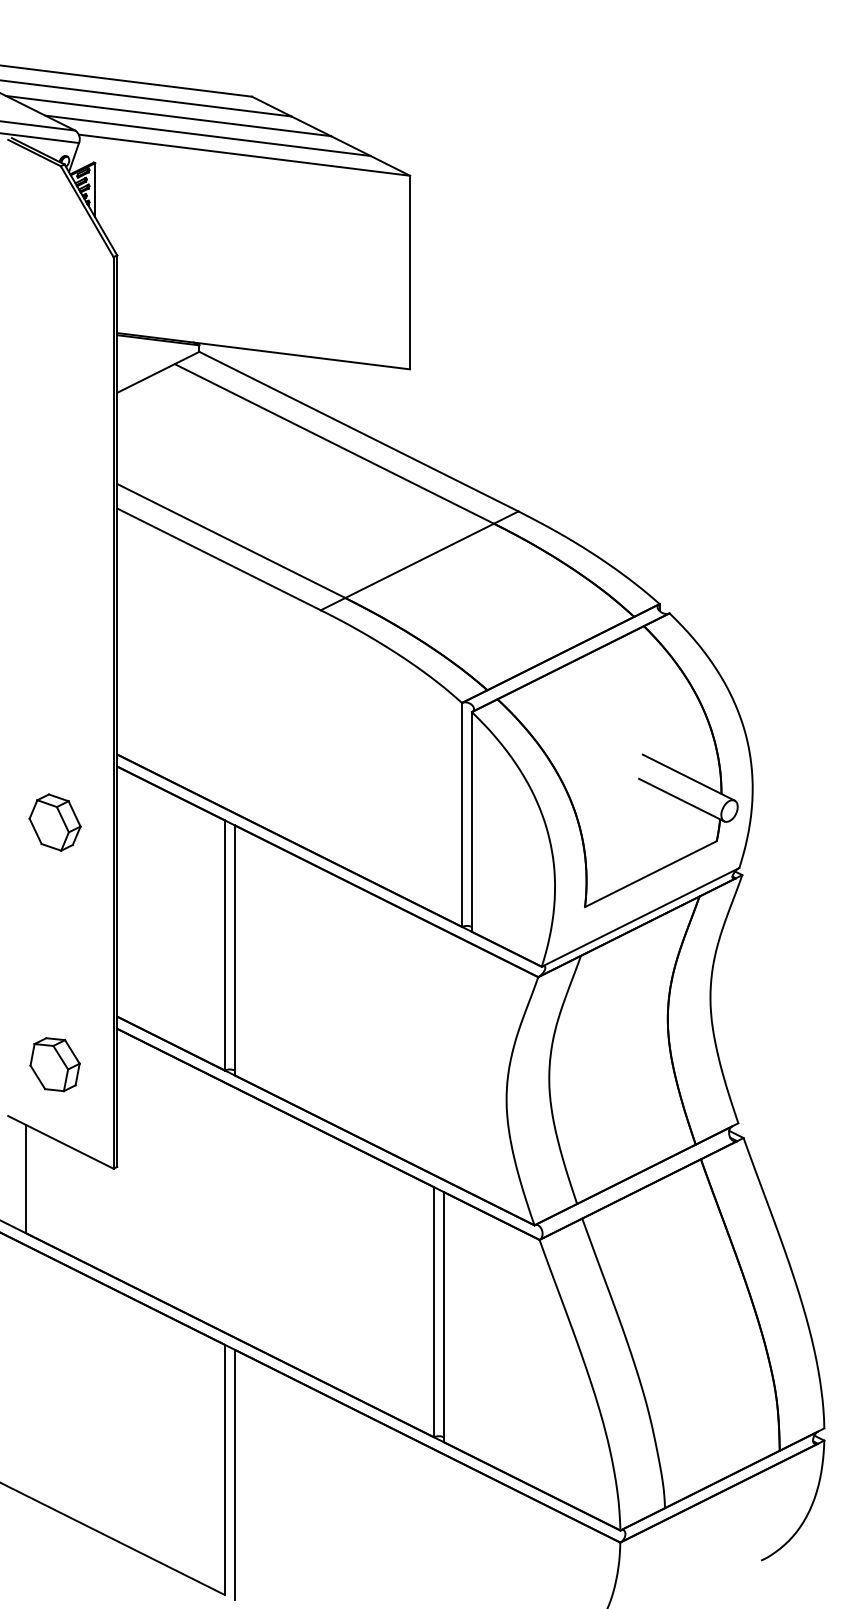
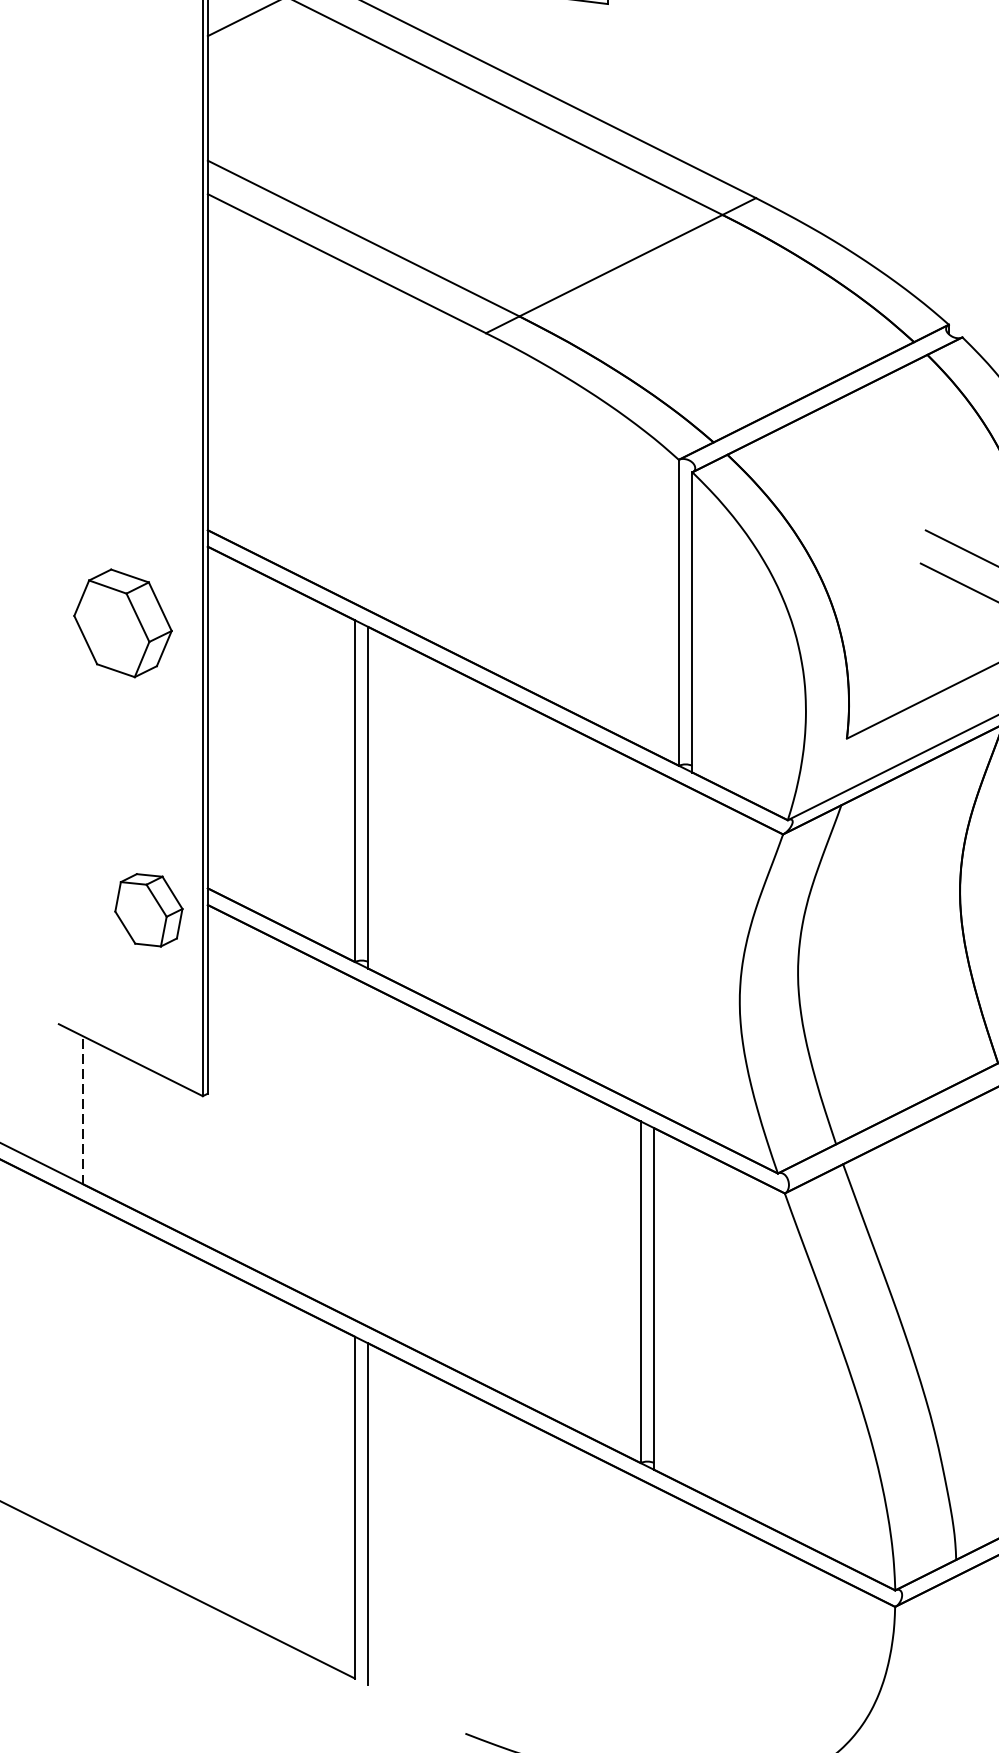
part: (54, 822) -> (122, 623), size x1.4
part: (54, 1064) -> (148, 910), moved
line: (25, 1178) -> (82, 1109), solid -> dashed

